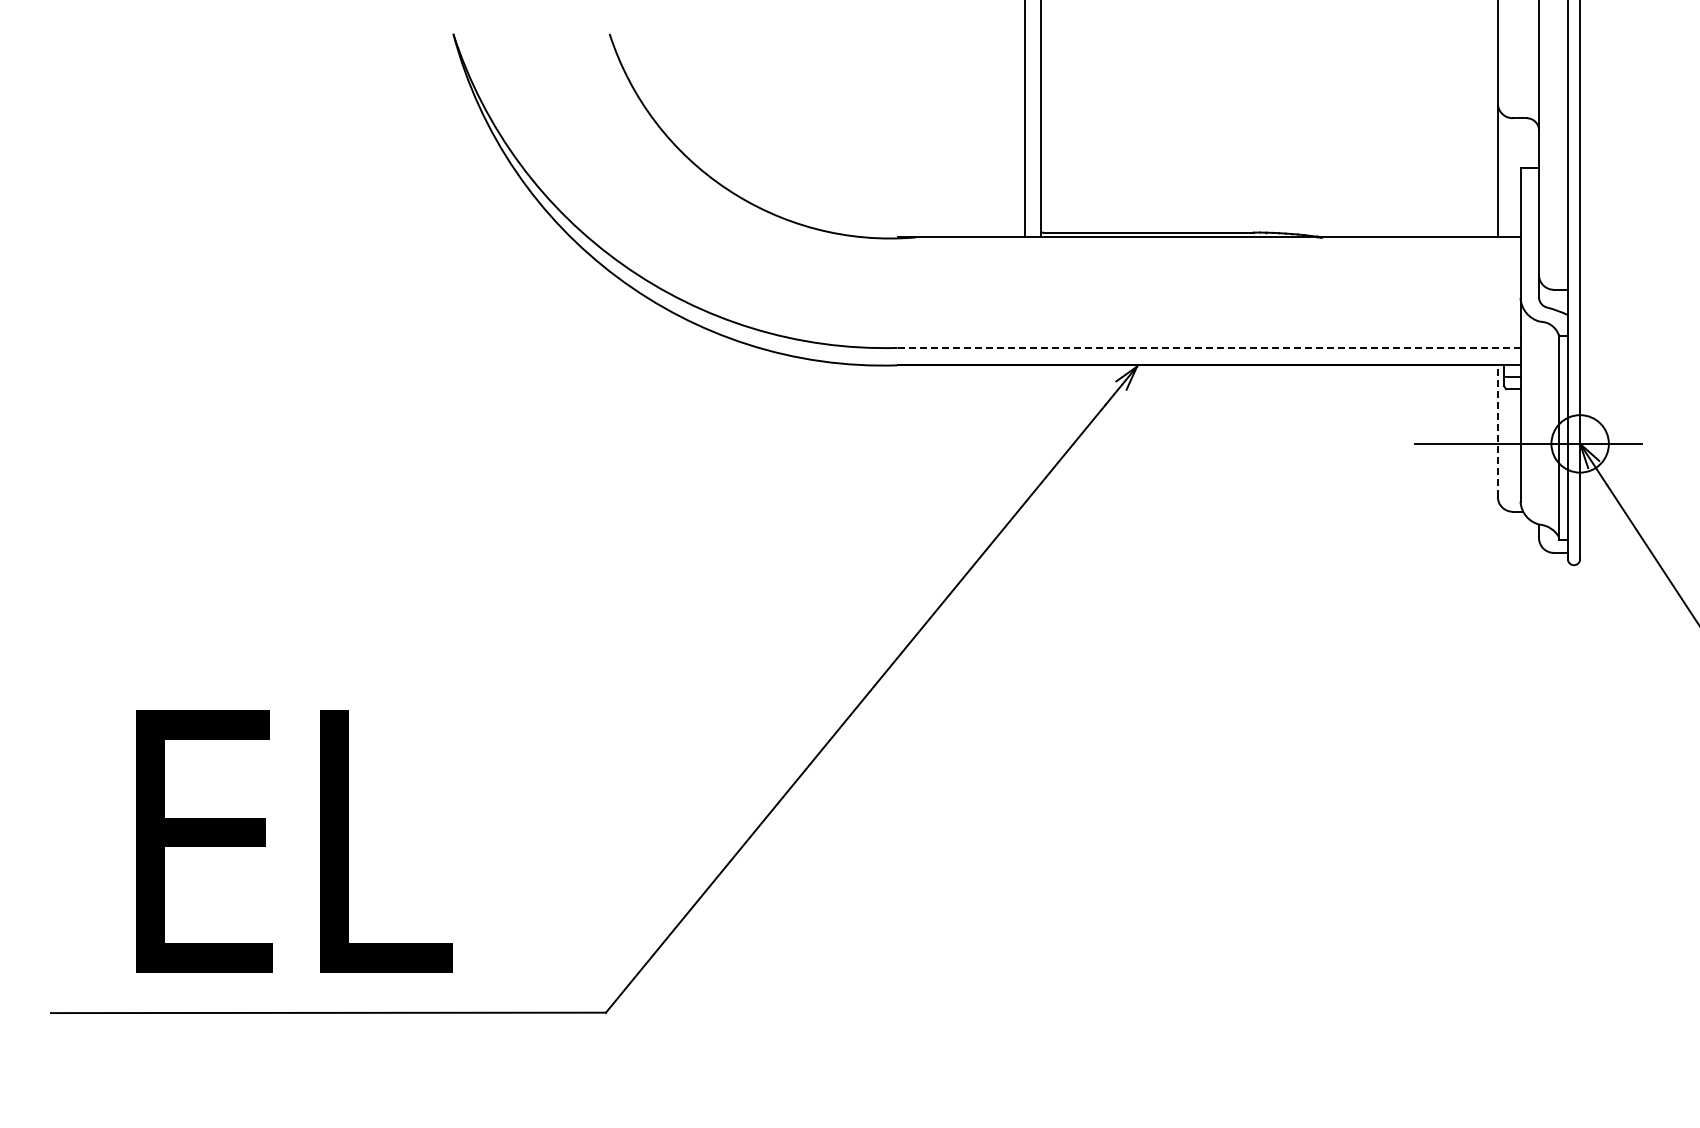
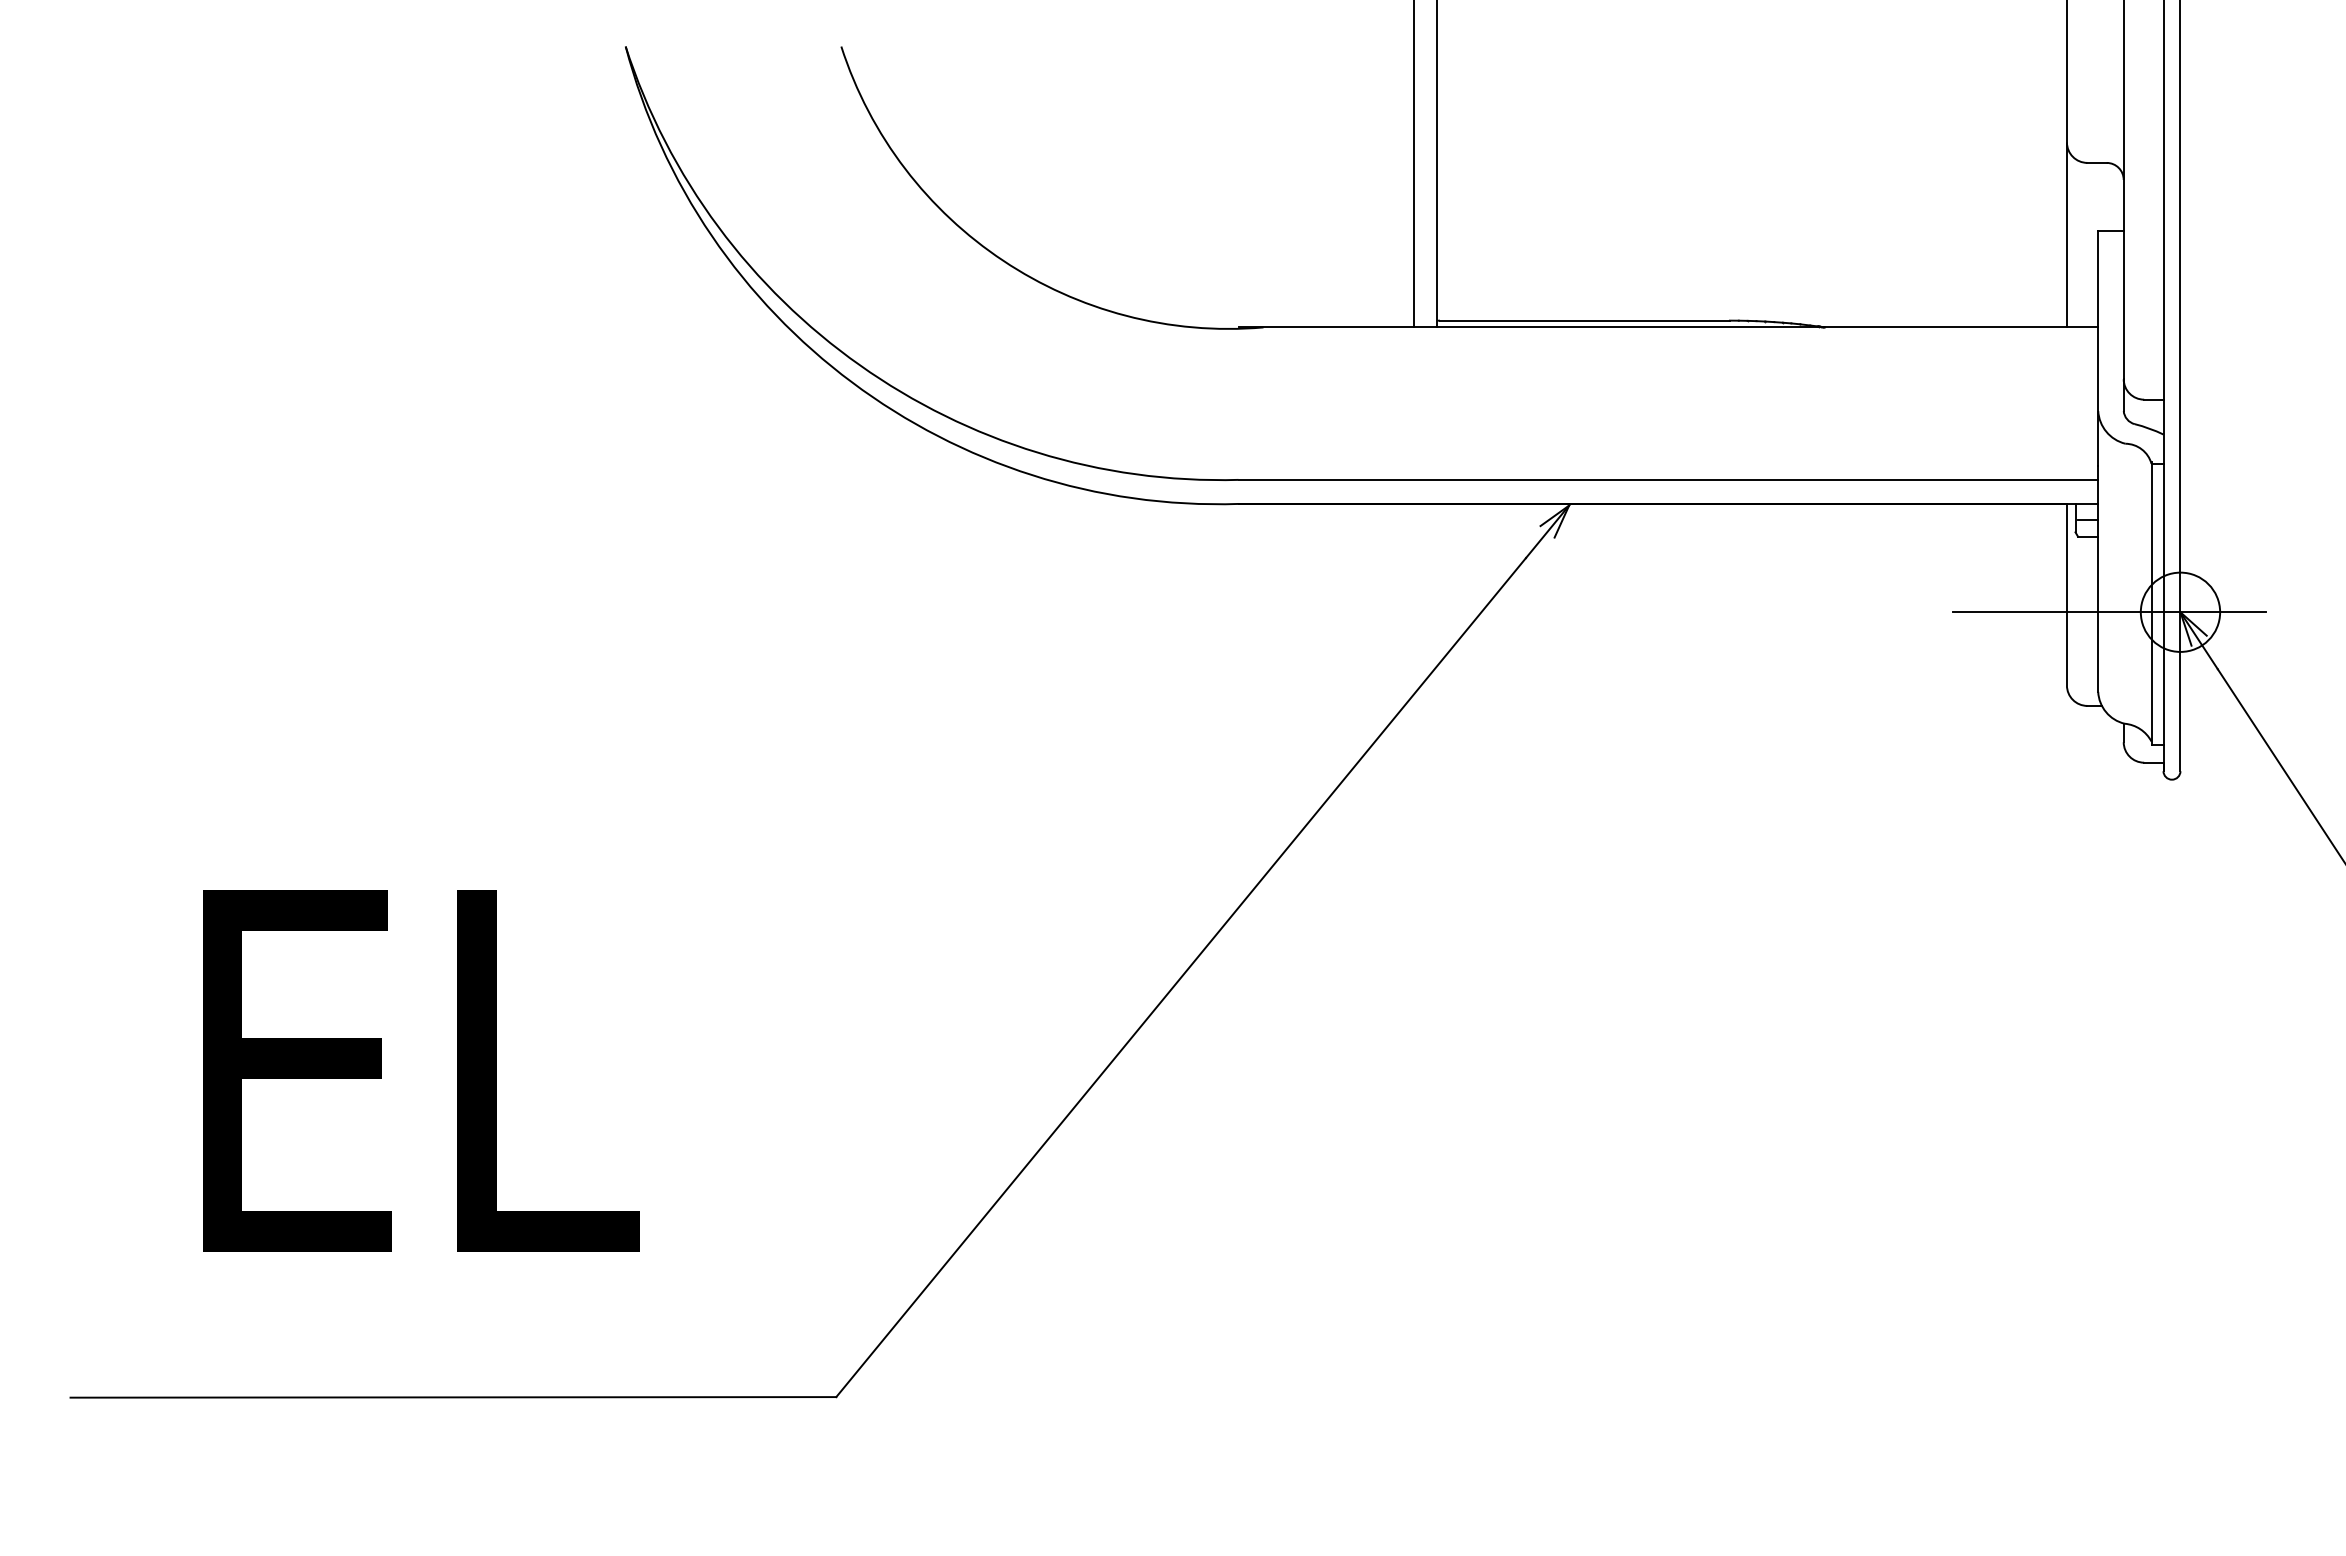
line: (1209, 347) -> (1669, 479), dashed -> solid
line: (1497, 431) -> (2066, 595), dashed -> solid
text: (294, 841) -> (421, 1071), moved

